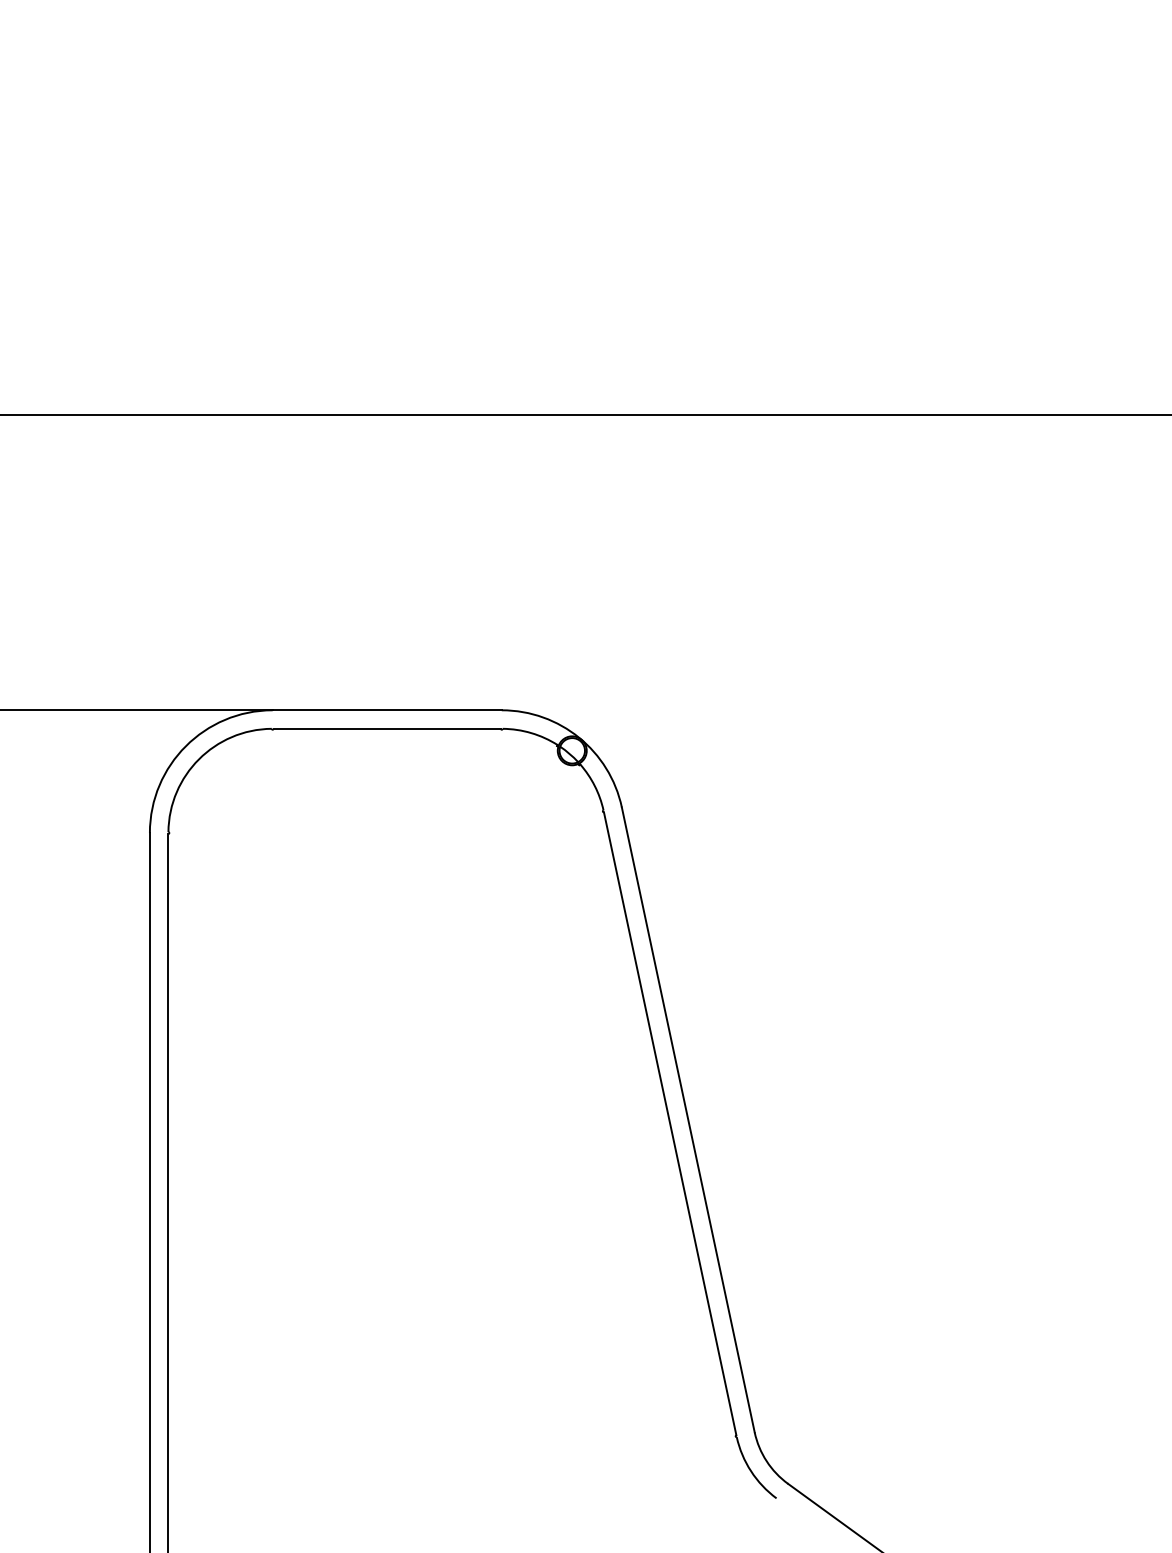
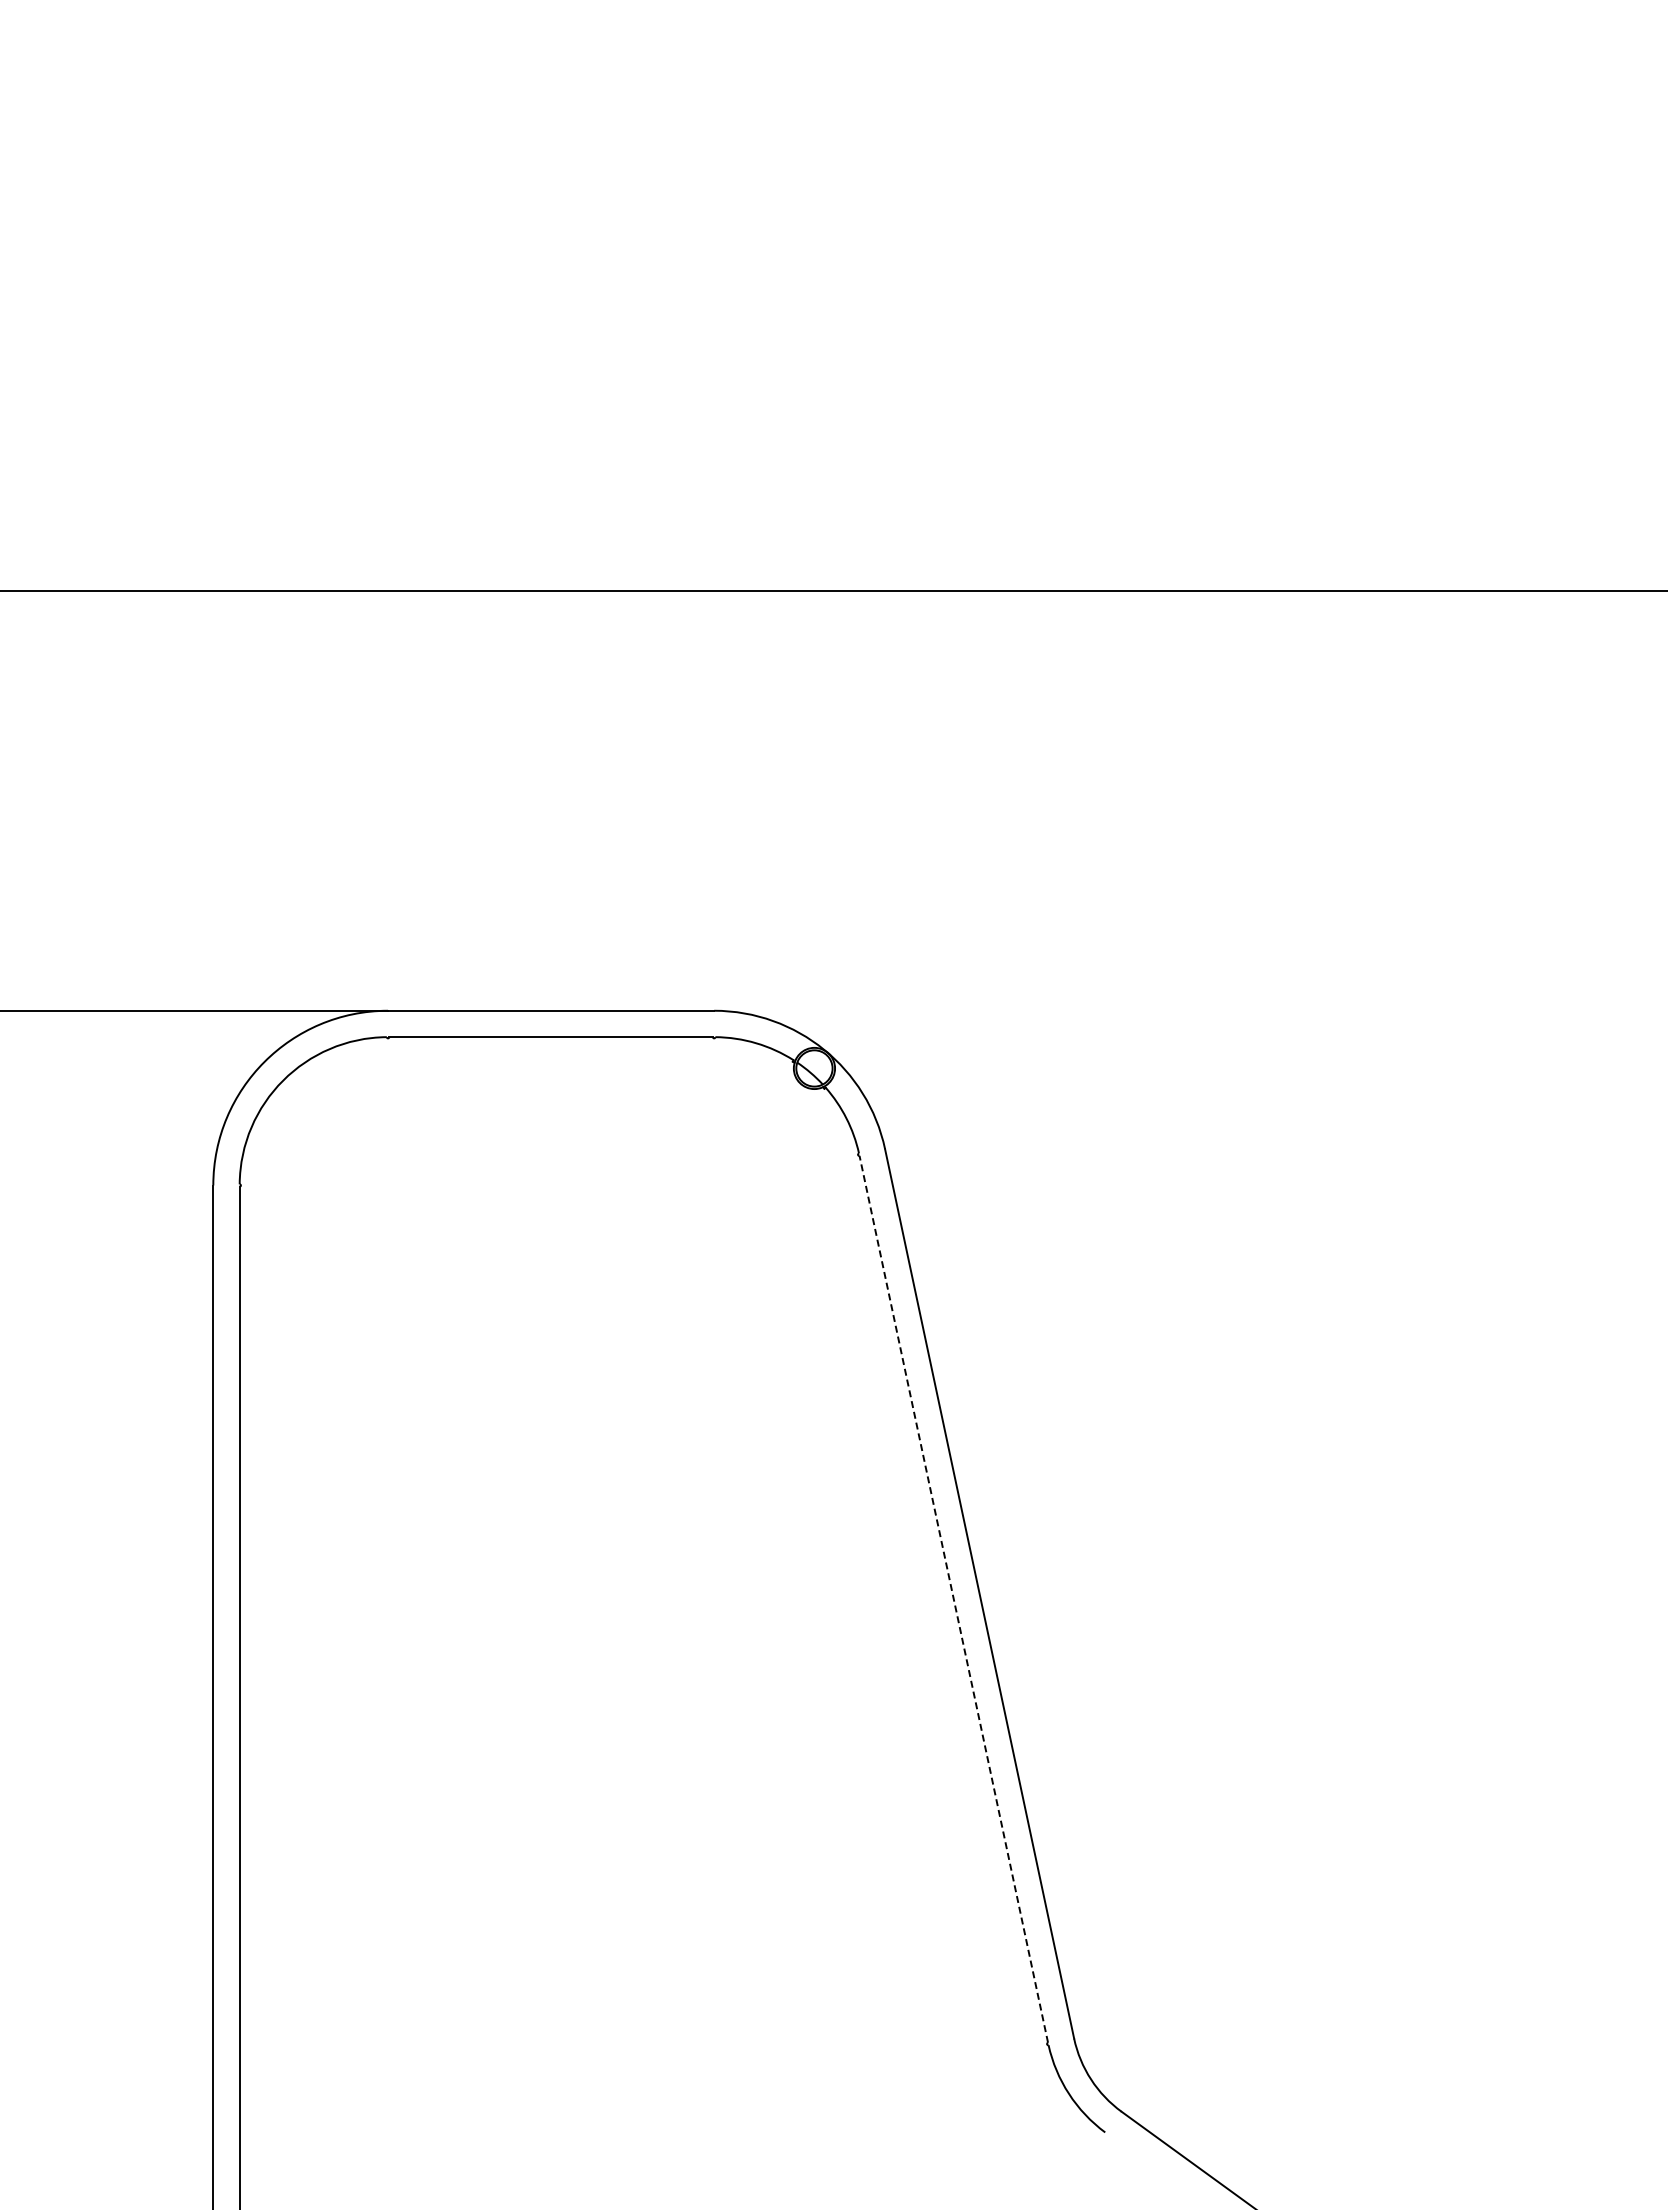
line: (669, 1123) -> (953, 1598), solid -> dashed

